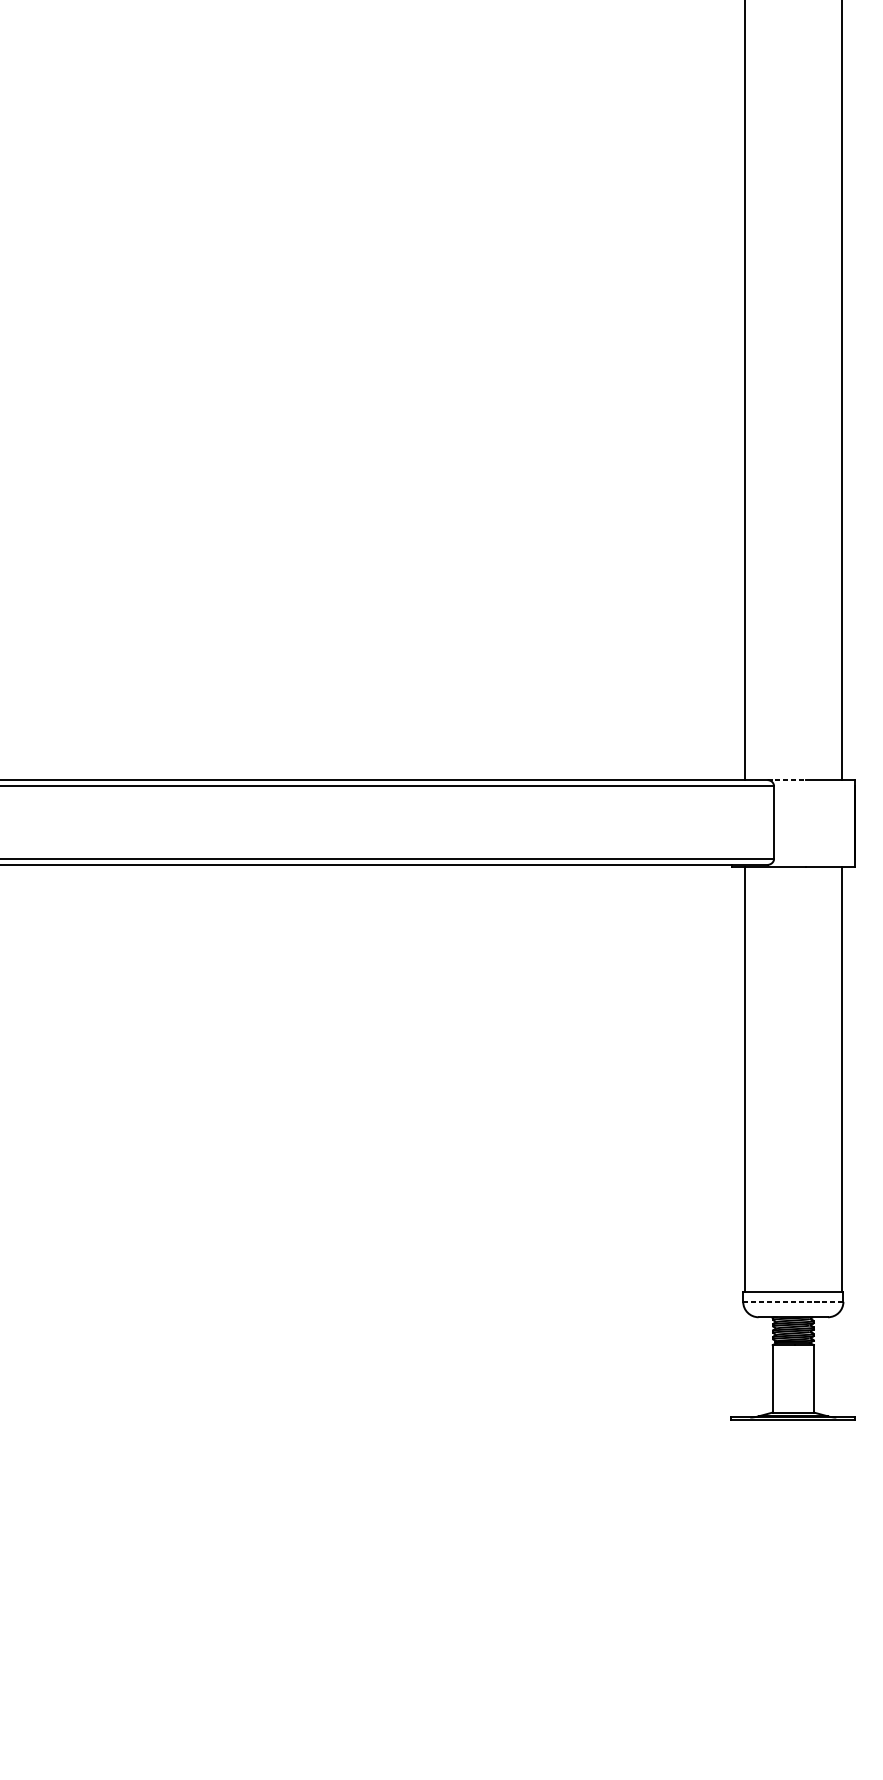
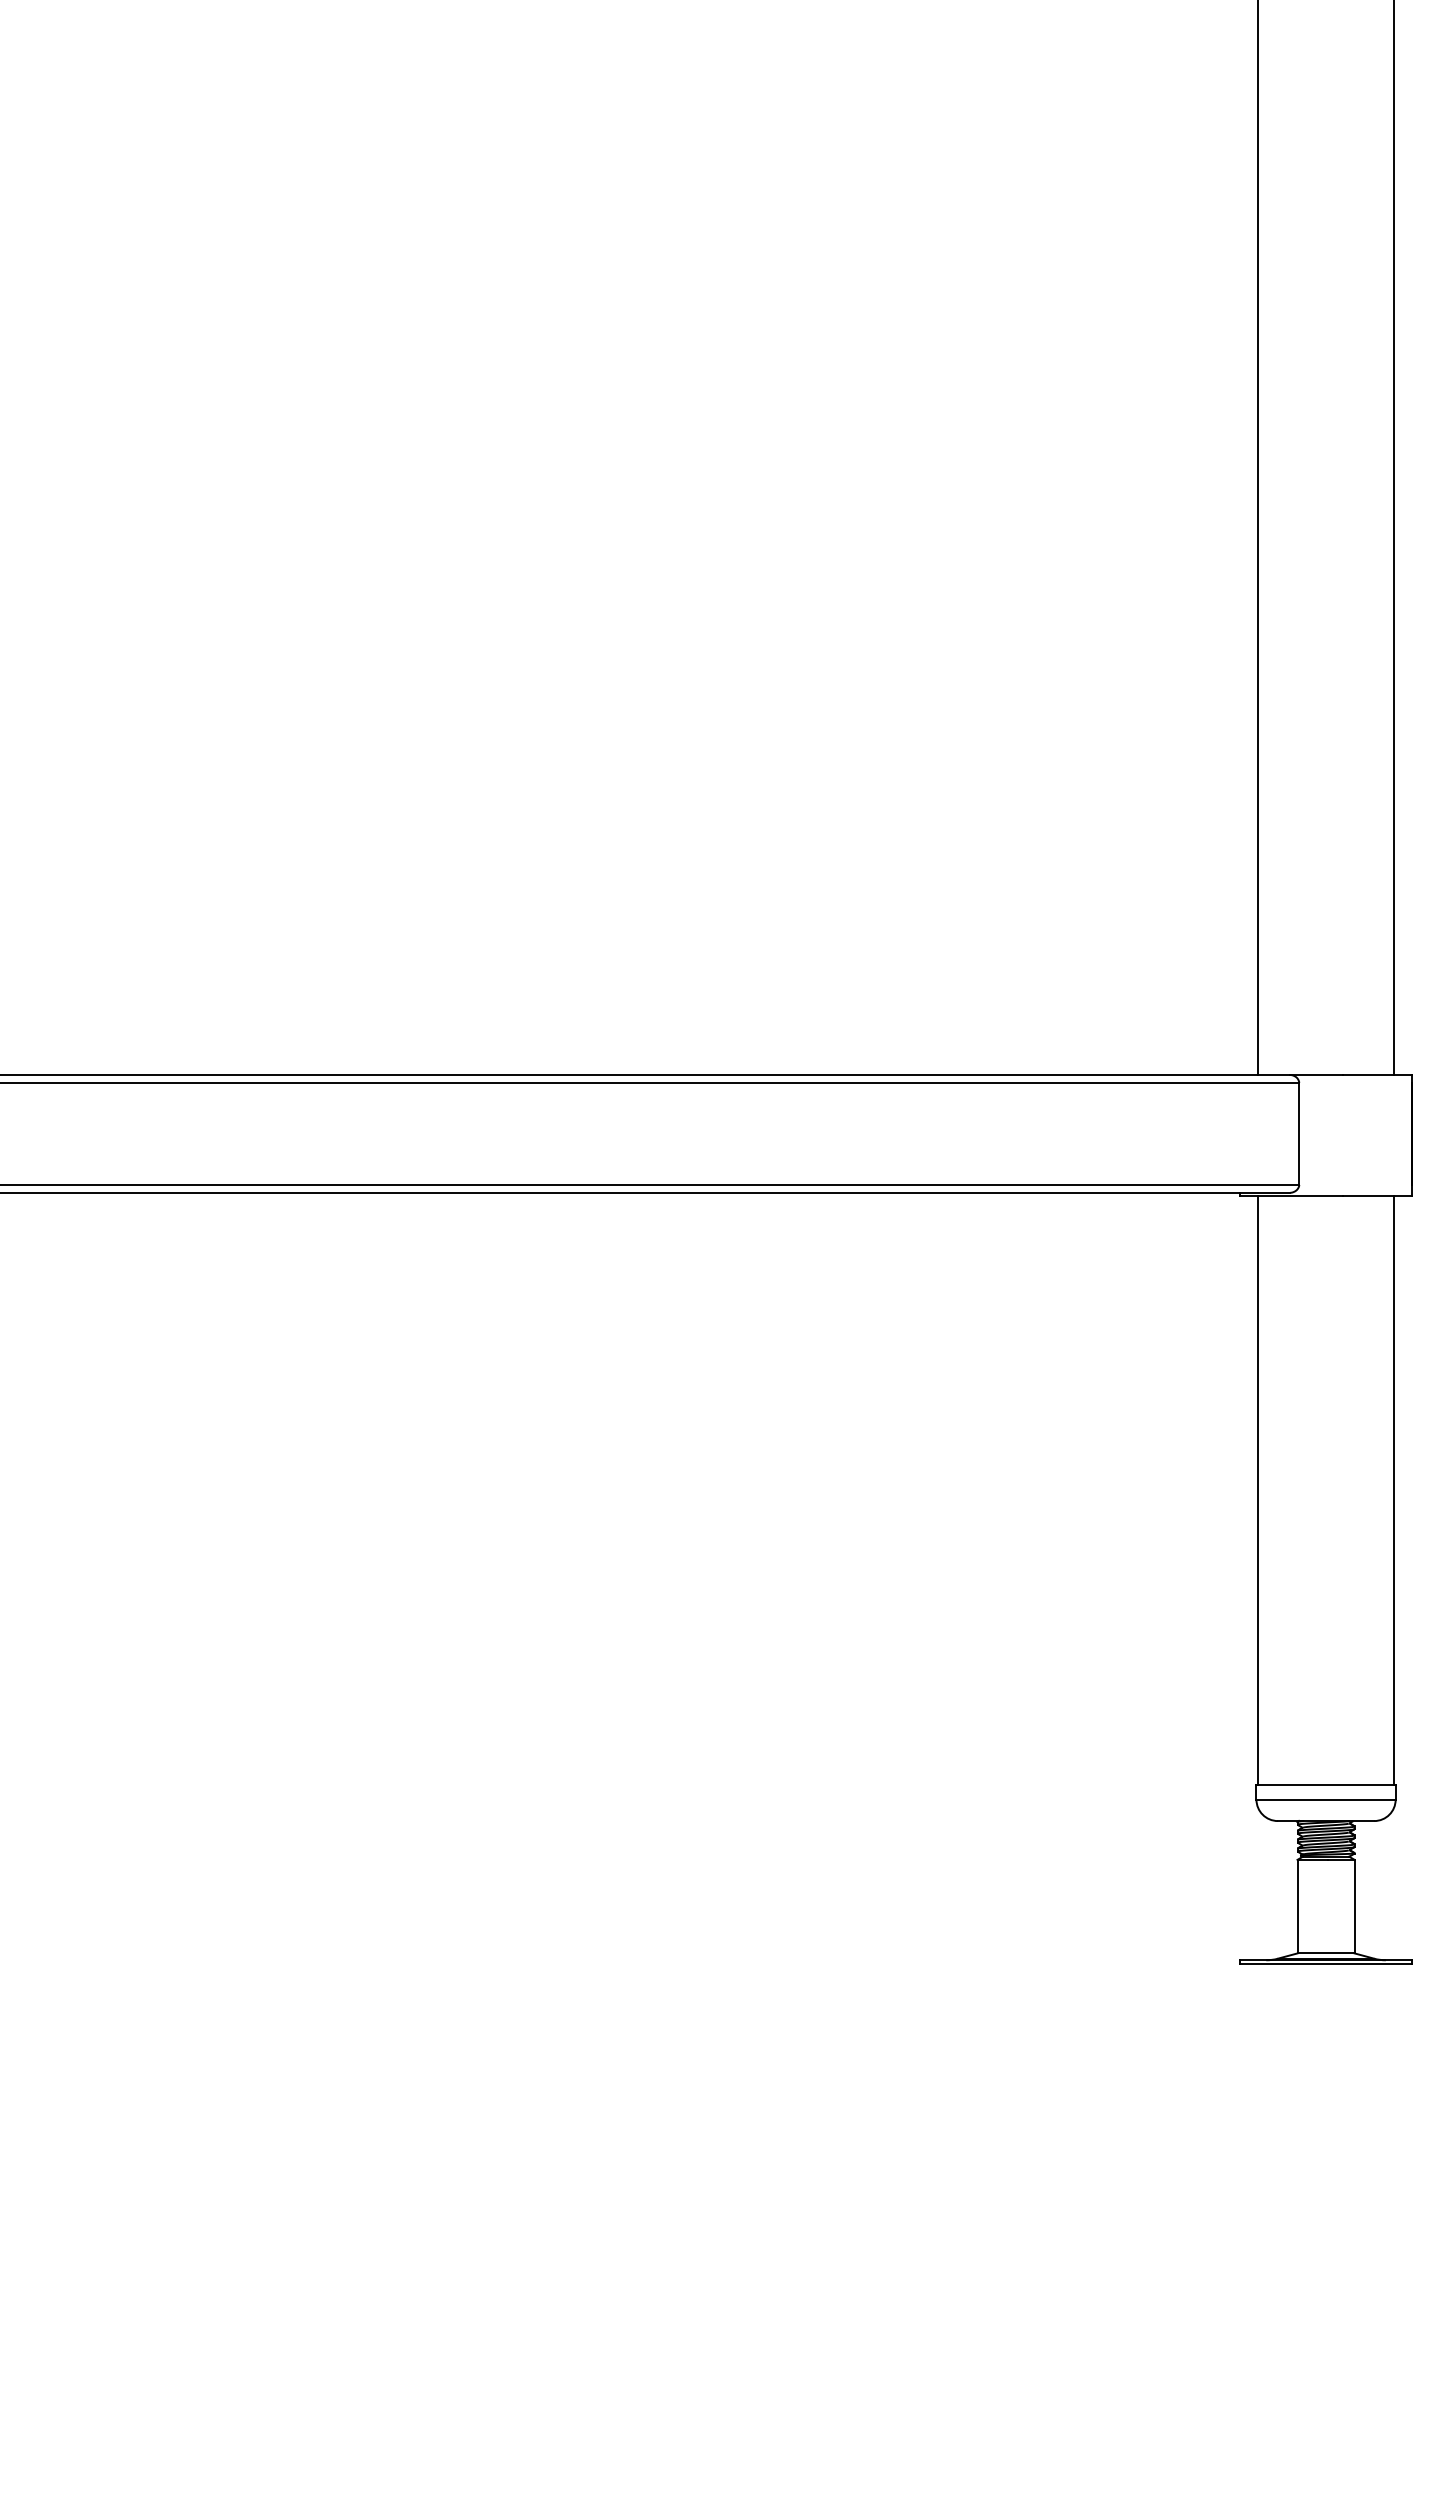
line: (786, 780) -> (1316, 1075), dashed -> solid
line: (793, 1301) -> (1326, 1799), dashed -> solid

